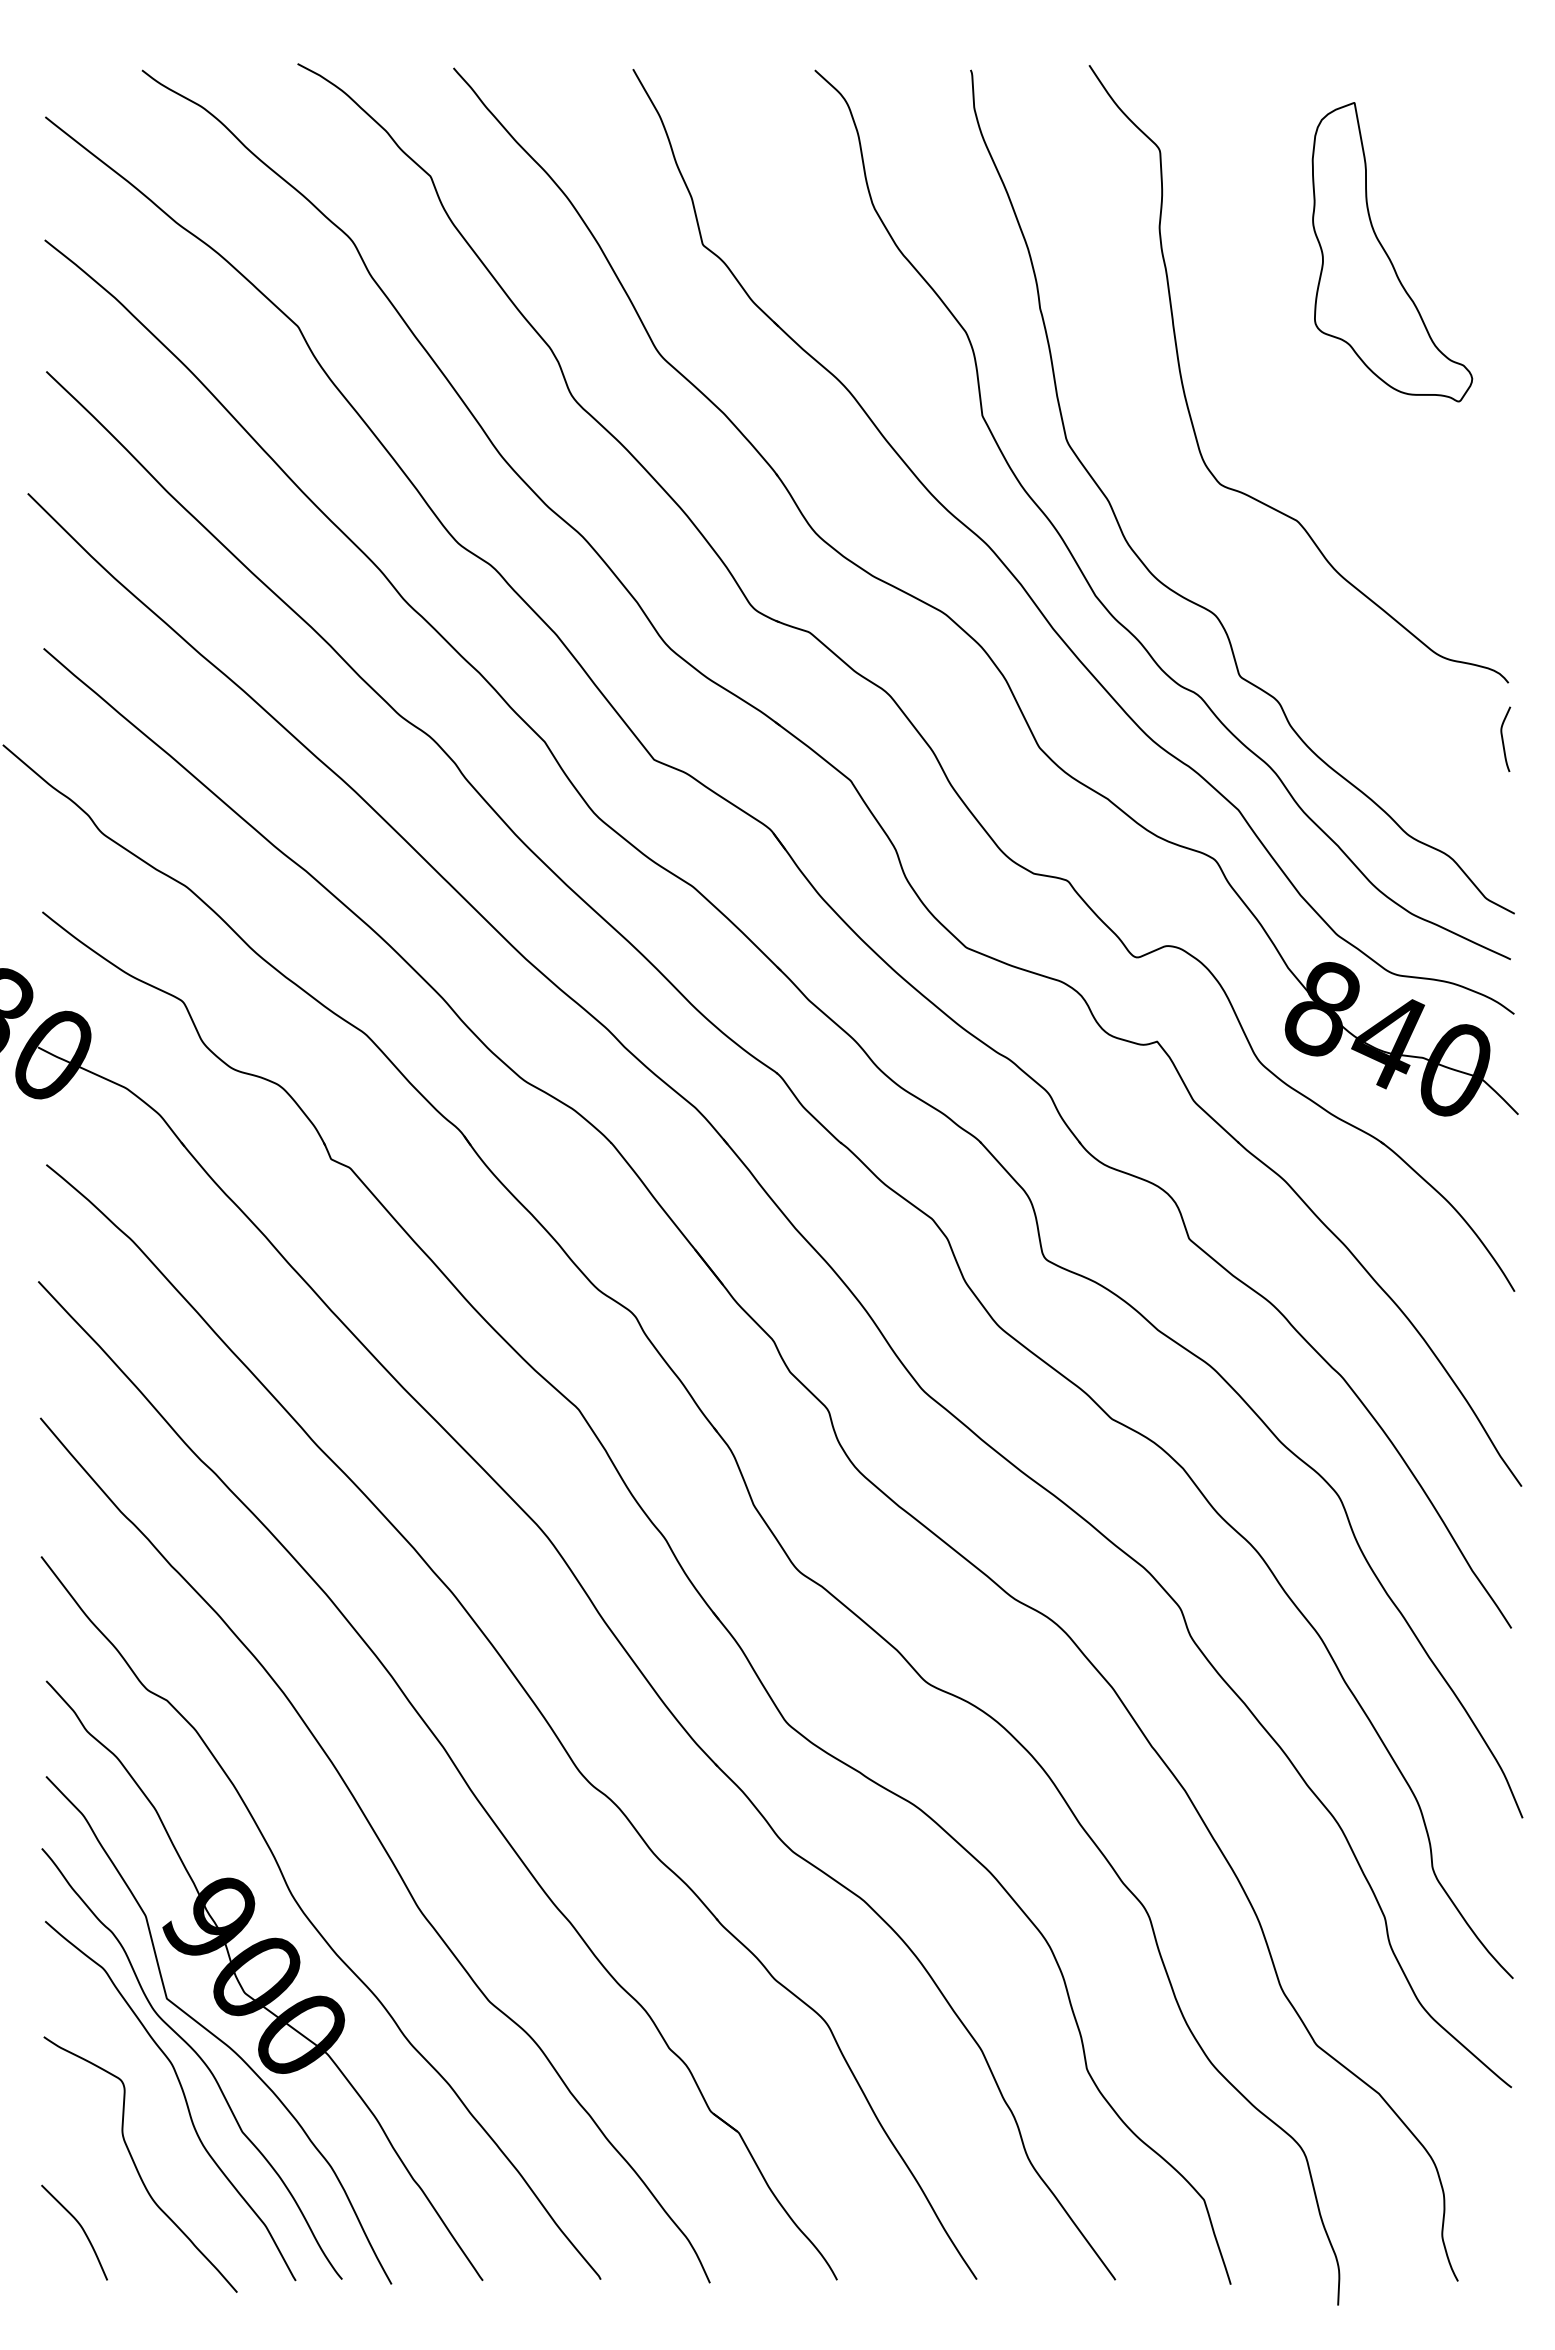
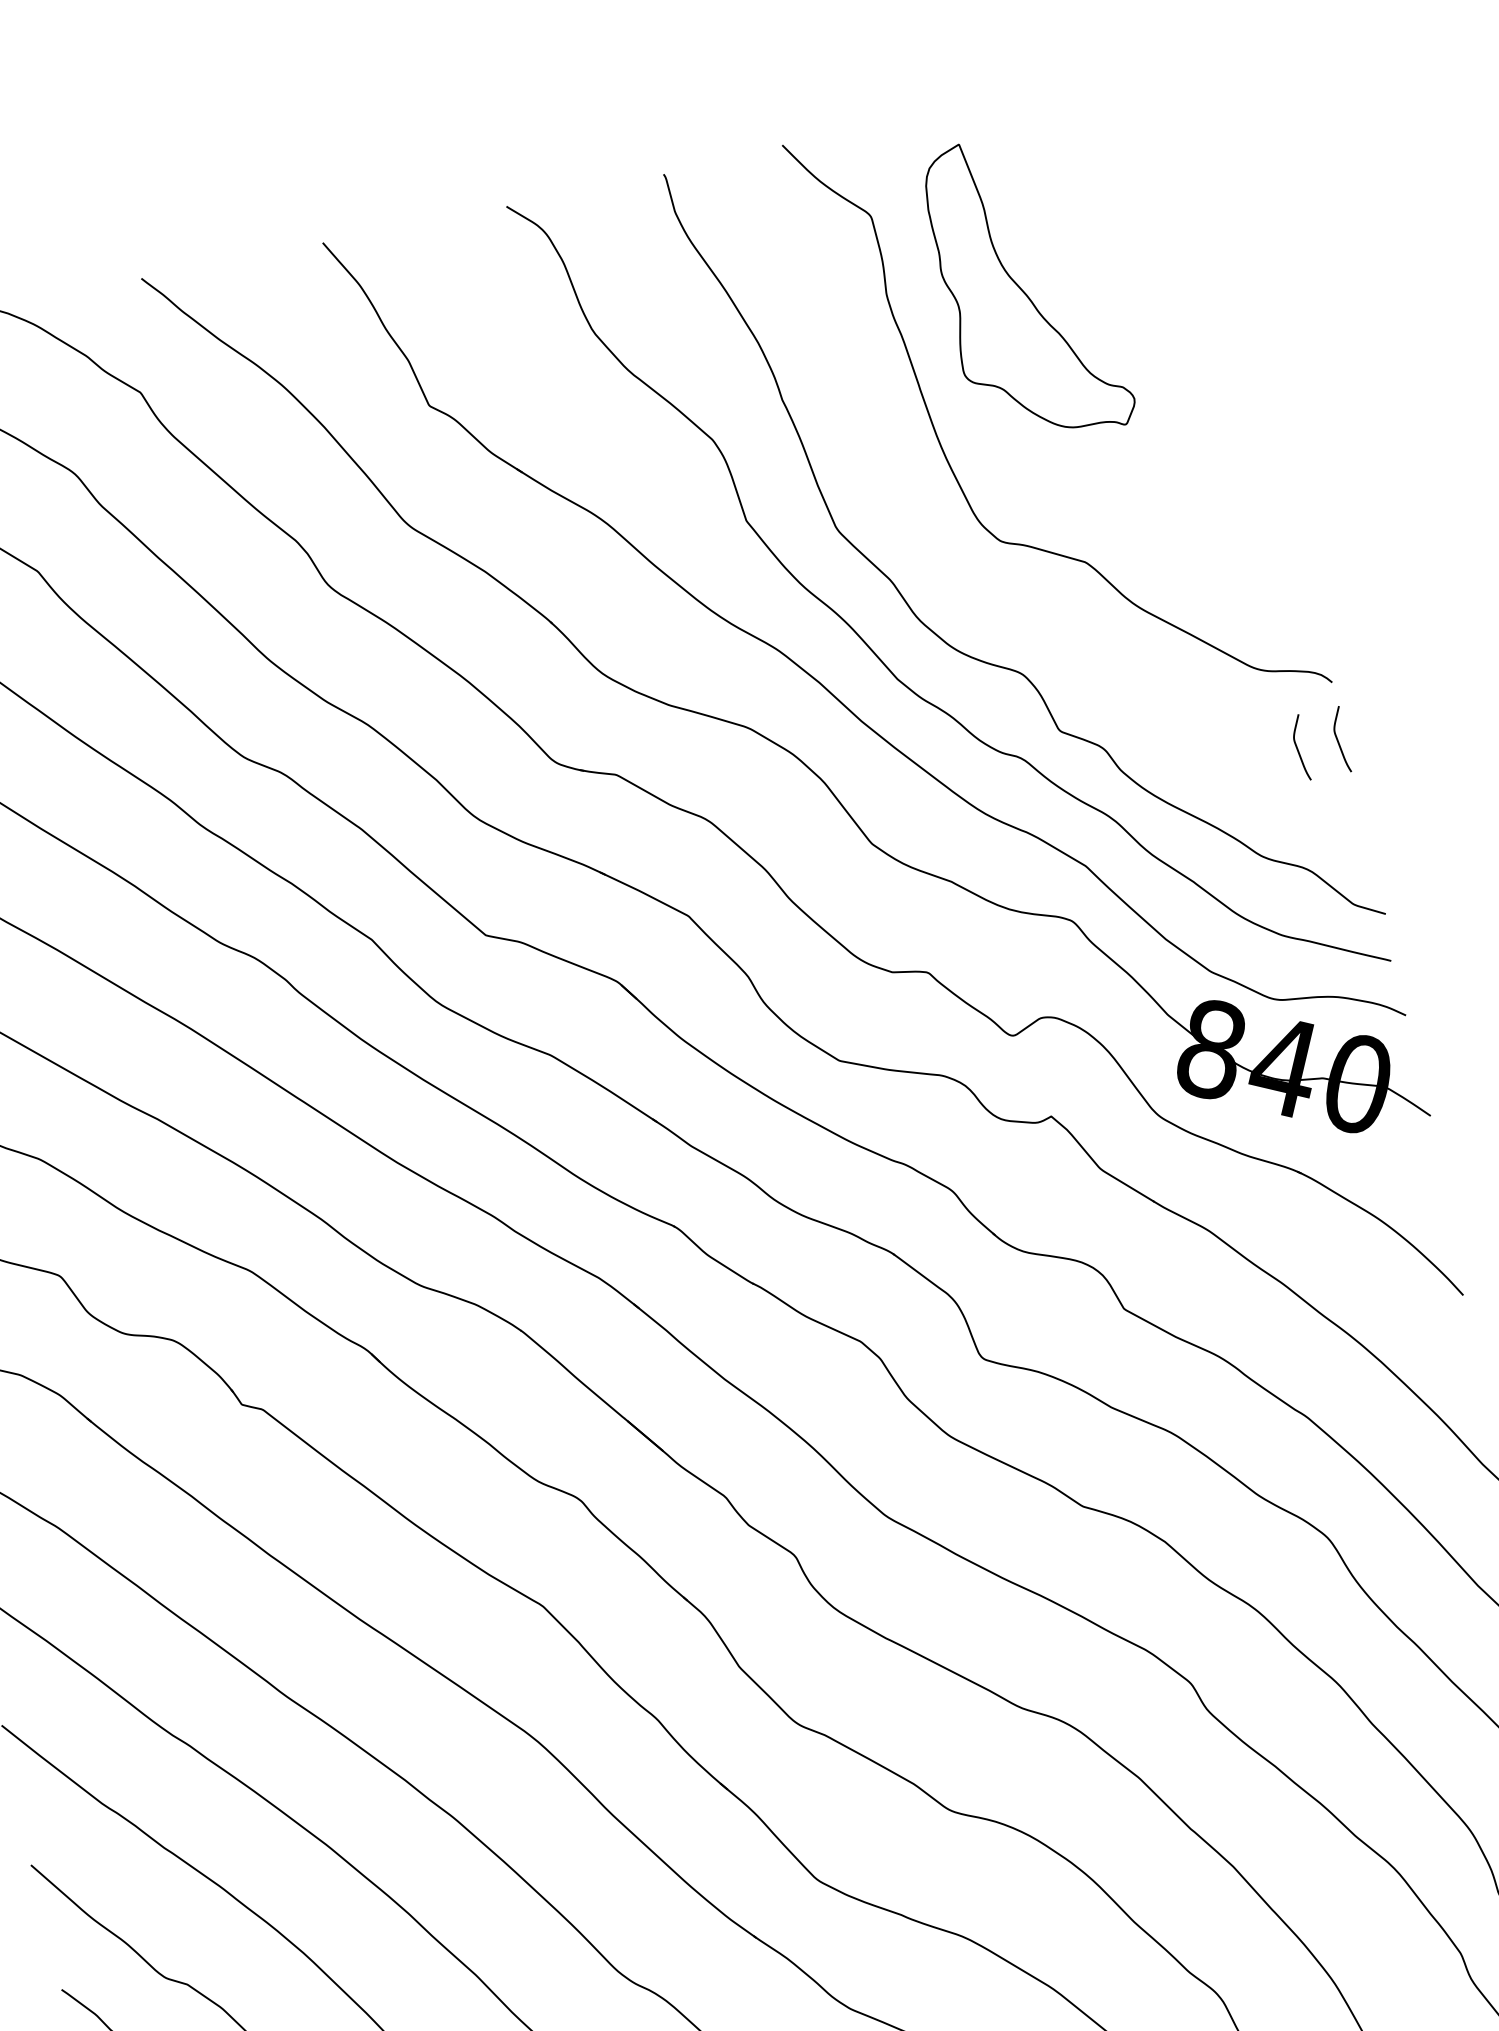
part: (1392, 252) -> (1028, 287), moved
curve: (1463, 738) -> (1298, 747), added

